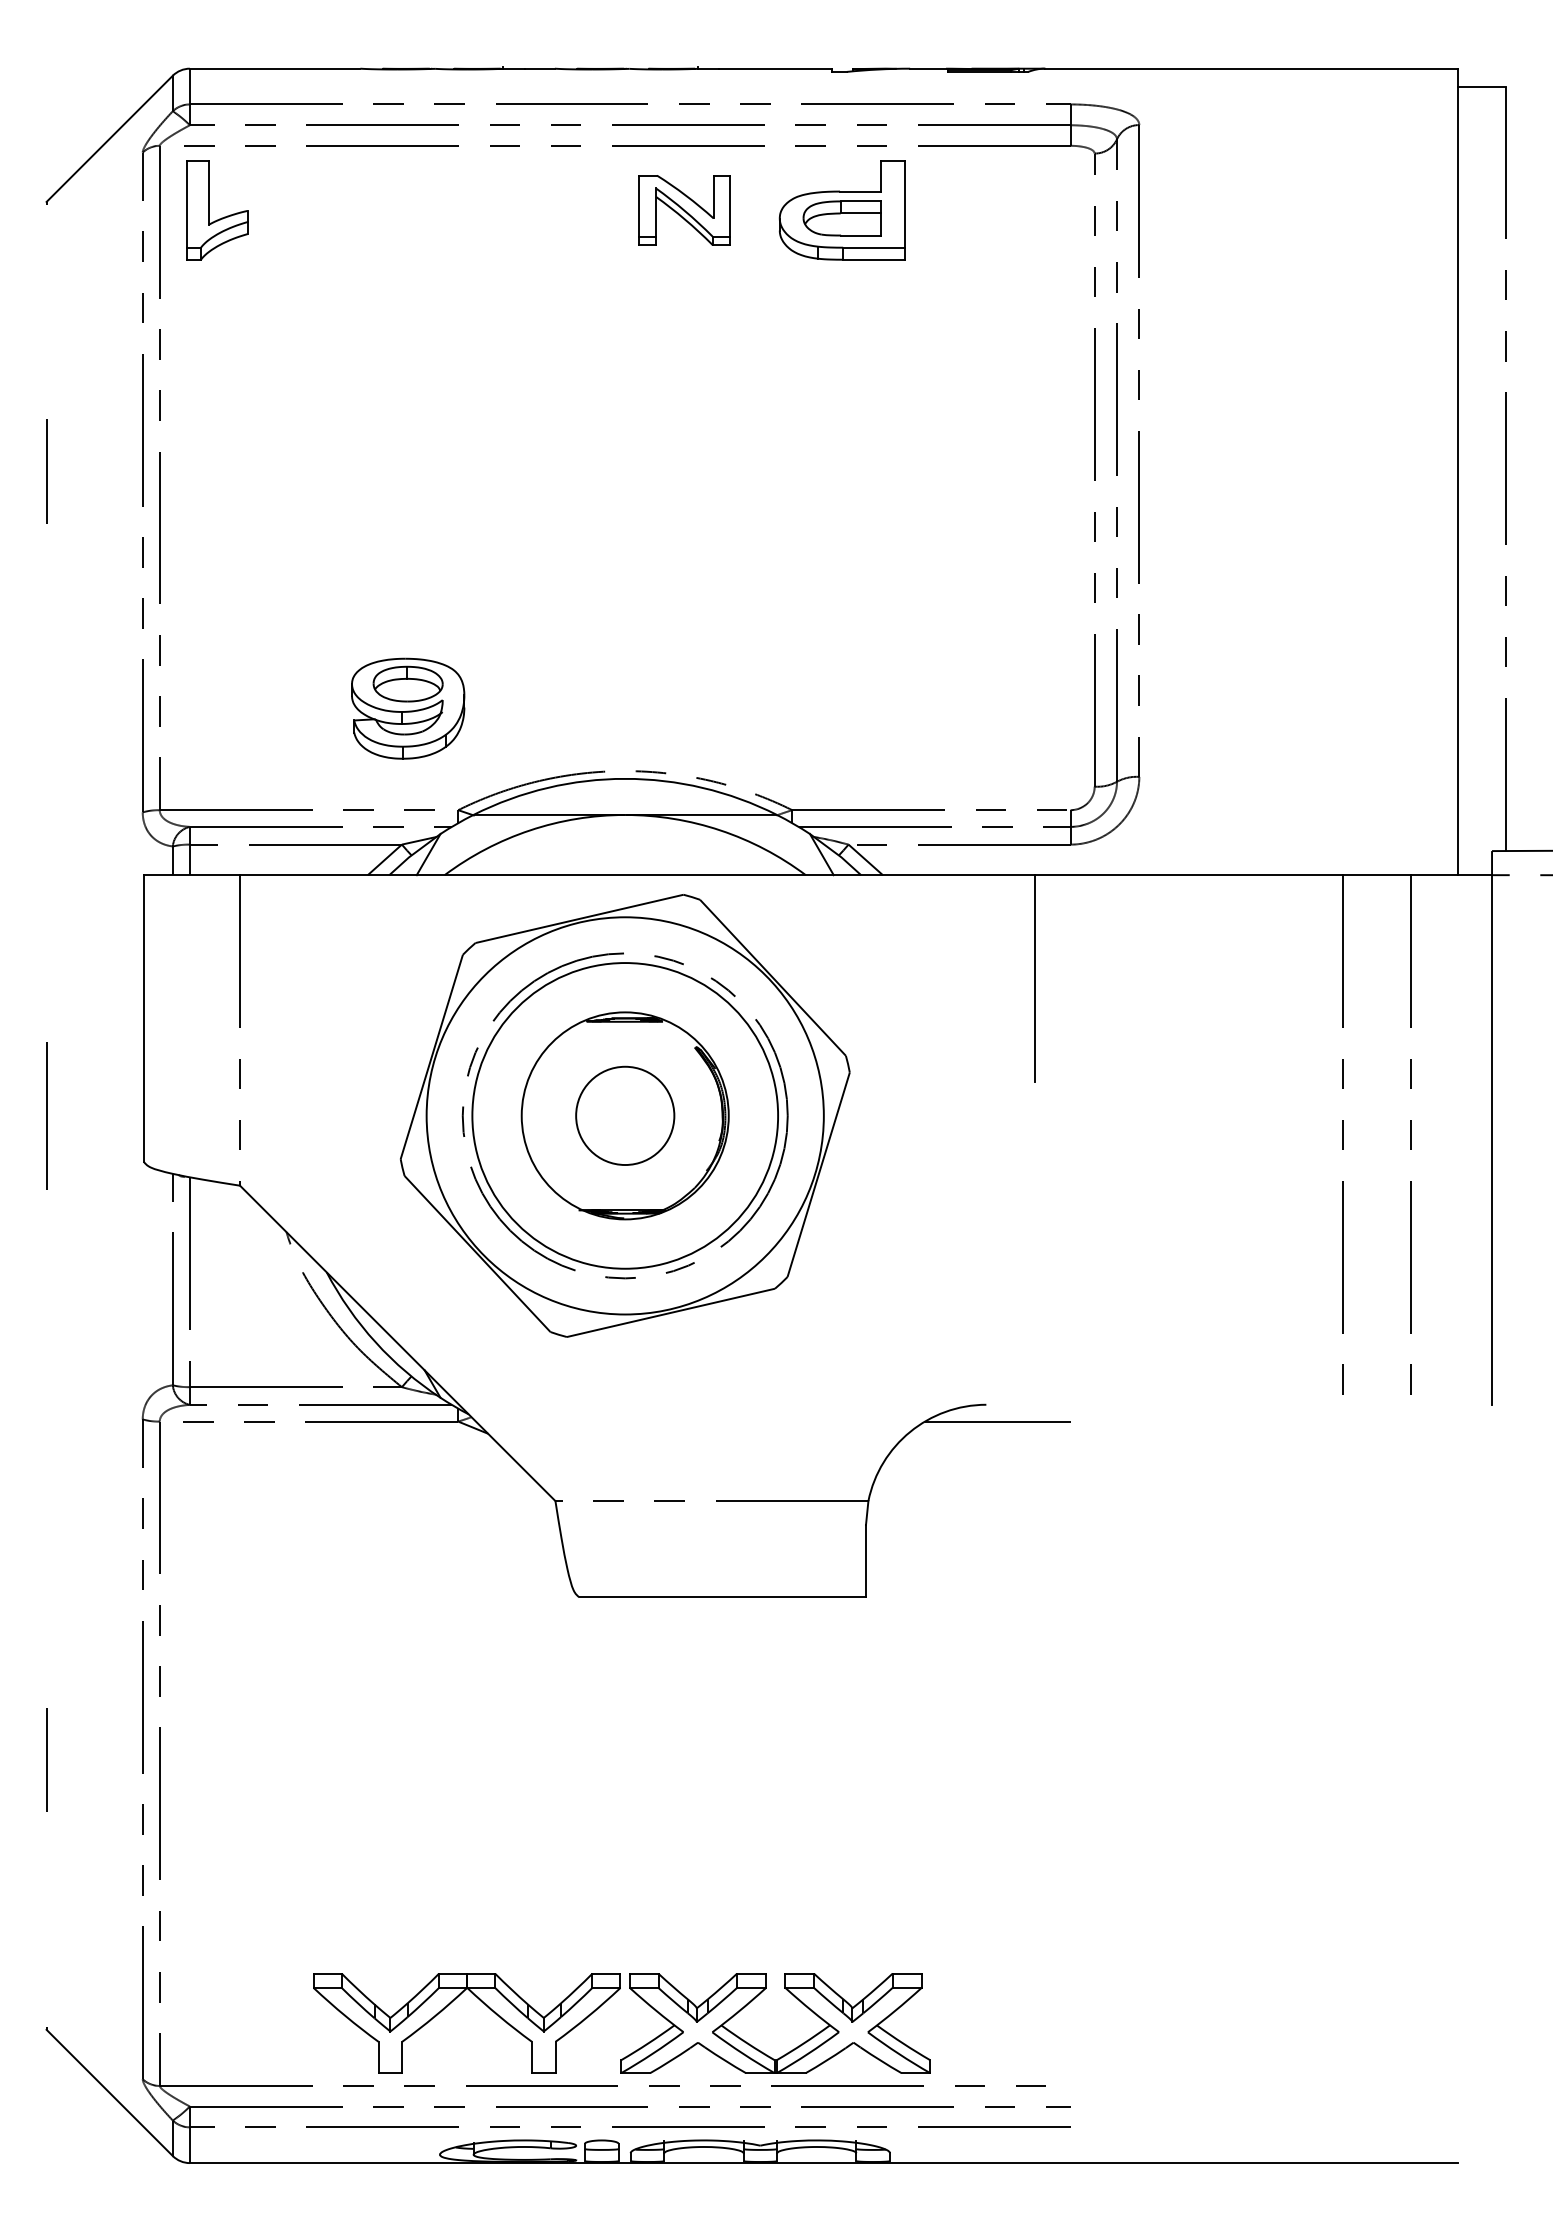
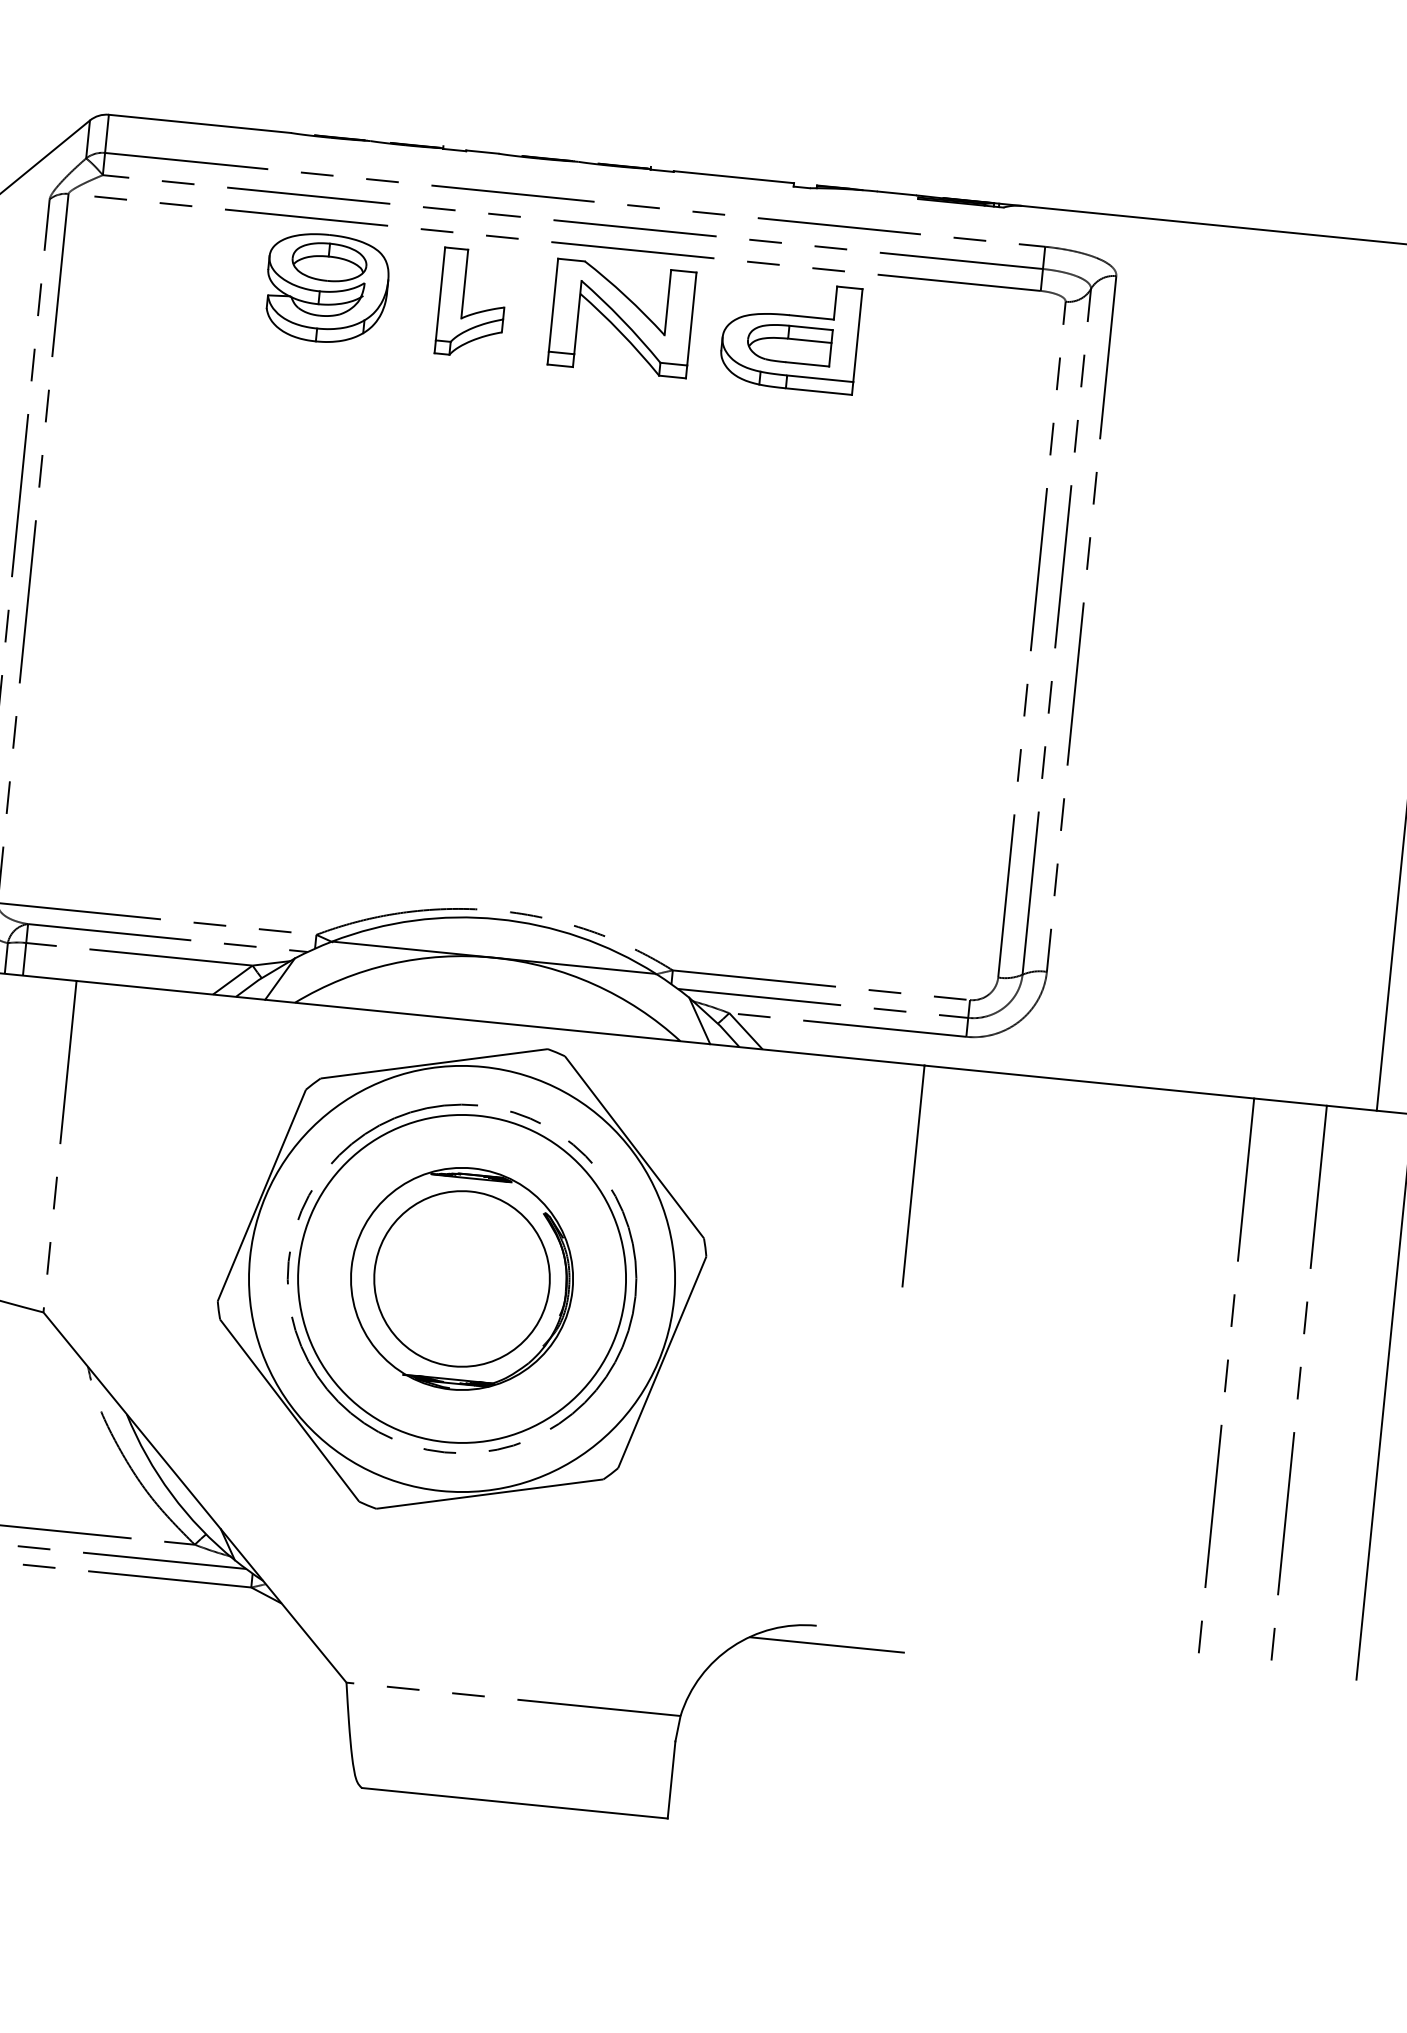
part: (209, 210) -> (463, 303), moved
part: (684, 210) -> (621, 318), size x1.43
part: (408, 708) -> (327, 288), moved
circle: (625, 1115) -> (462, 1278), size x1.67

